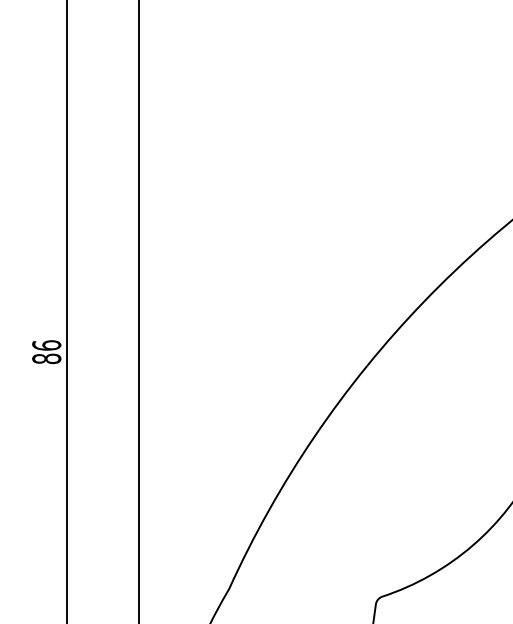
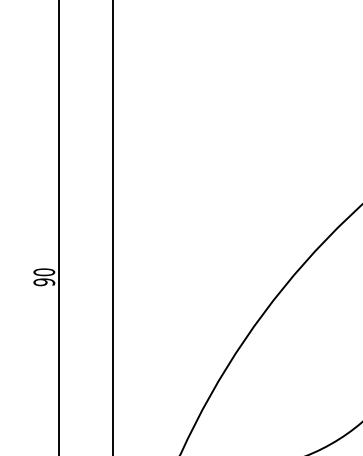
text: (46, 352) -> (44, 277), 86 -> 90

